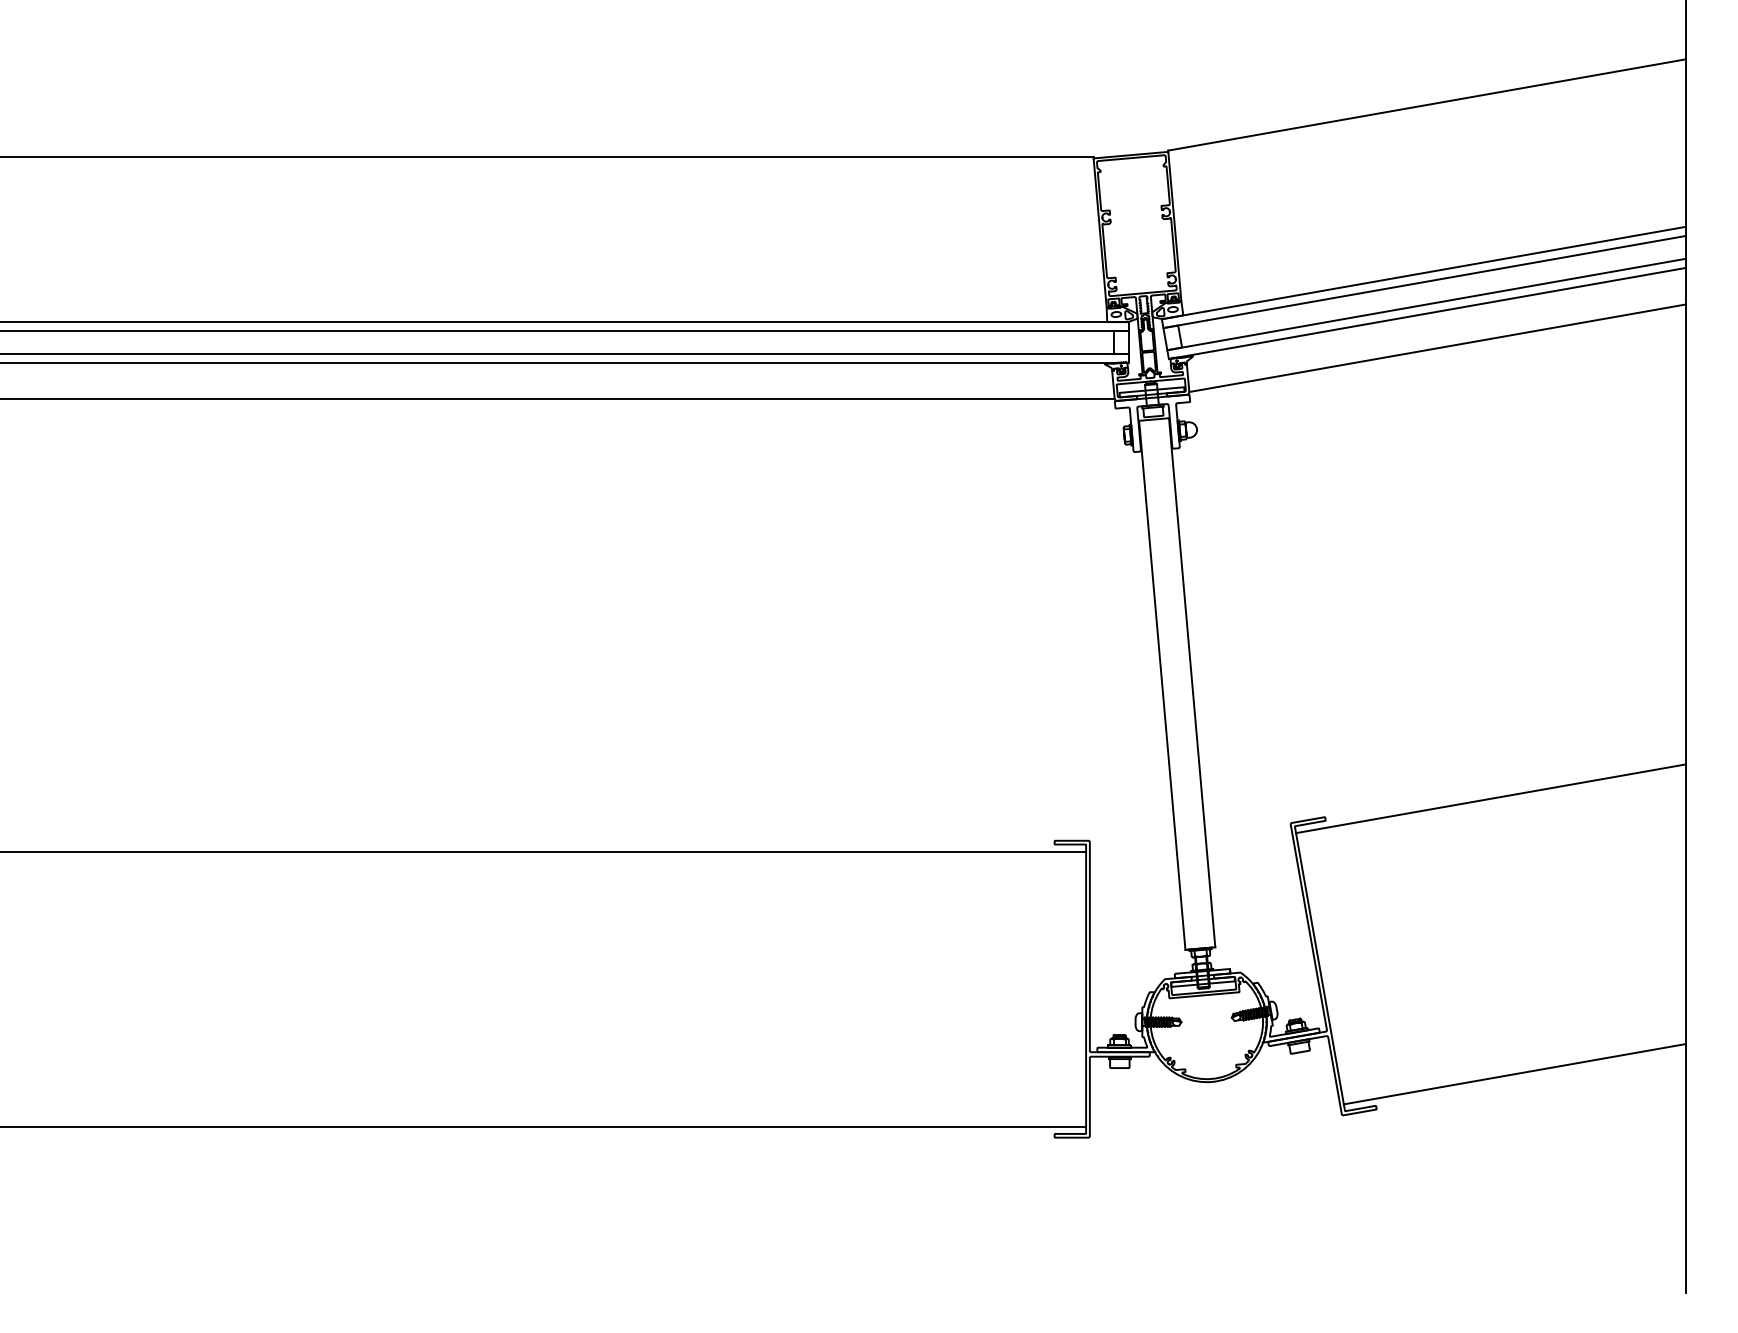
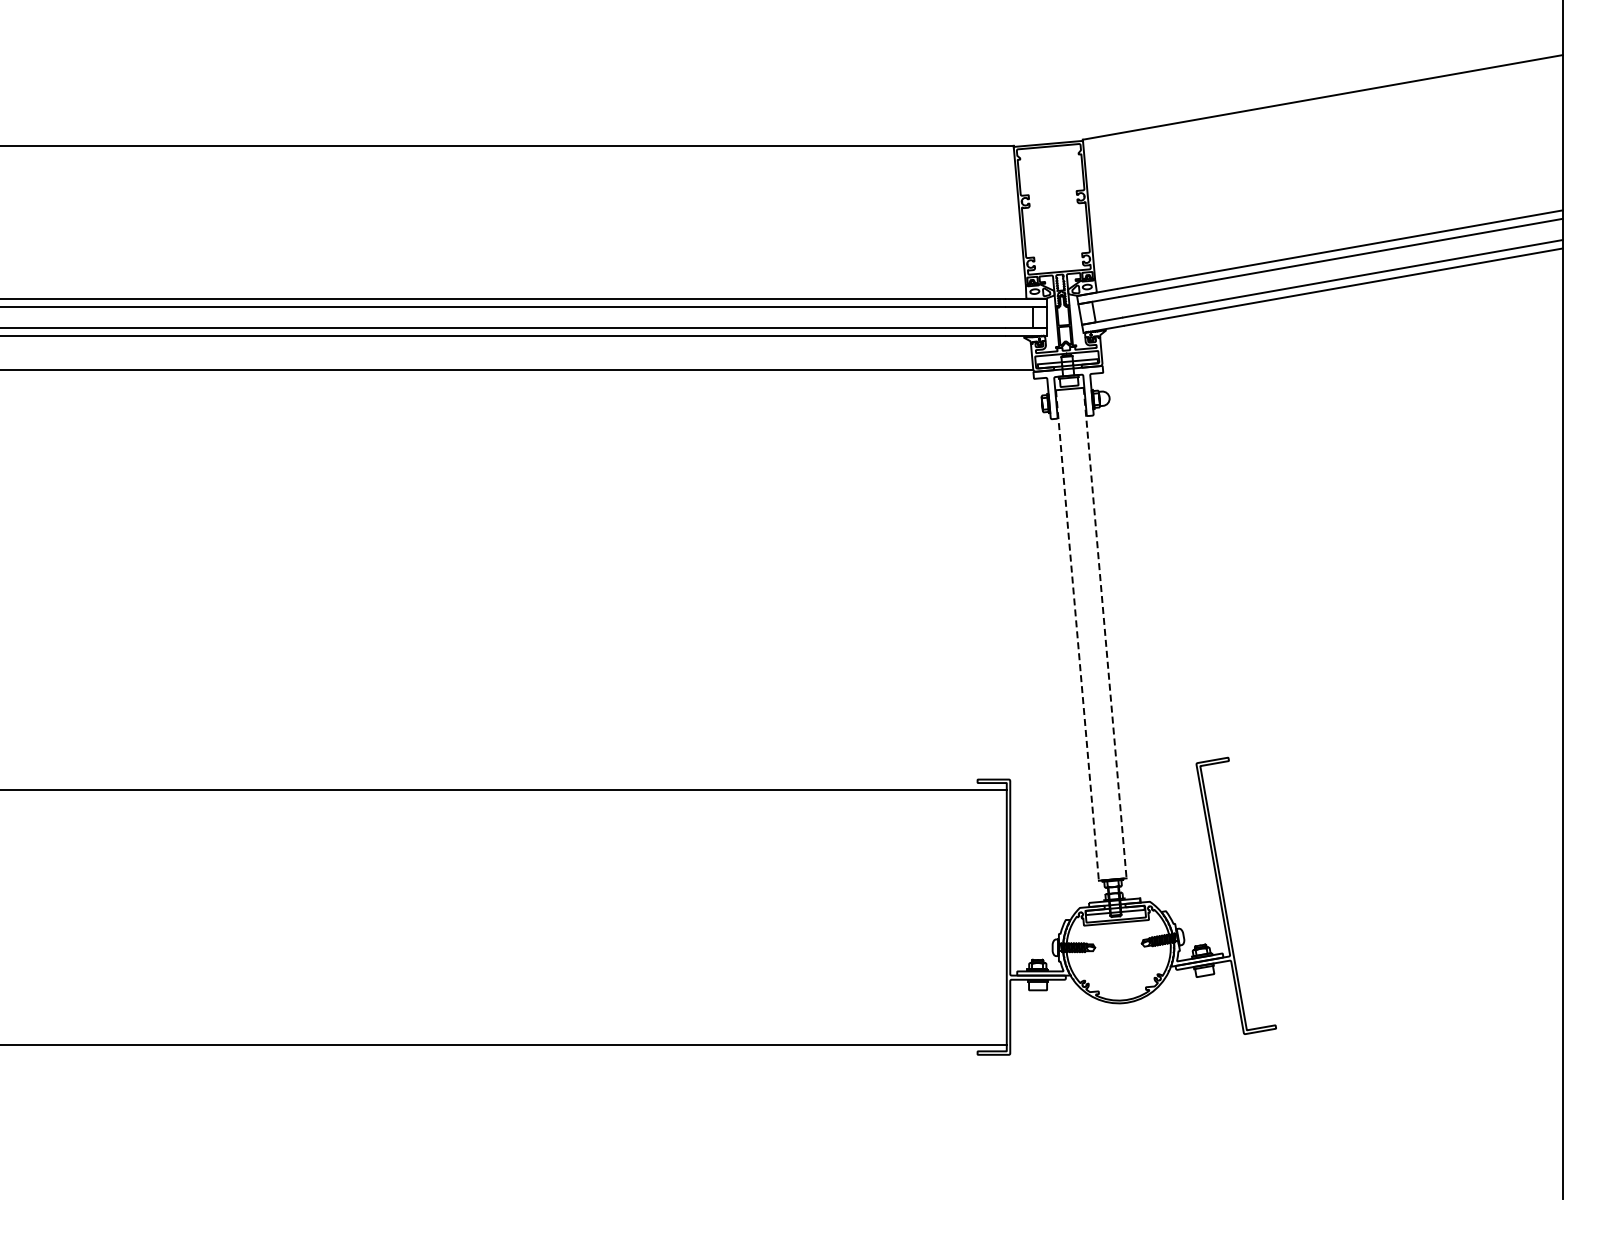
line: (1437, 347) -> (1332, 322), removed
line: (1192, 683) -> (1105, 633), solid -> dashed
line: (1162, 686) -> (1077, 636), solid -> dashed
line: (1490, 798) -> (1381, 740), removed
line: (1514, 1073) -> (1403, 995), removed

